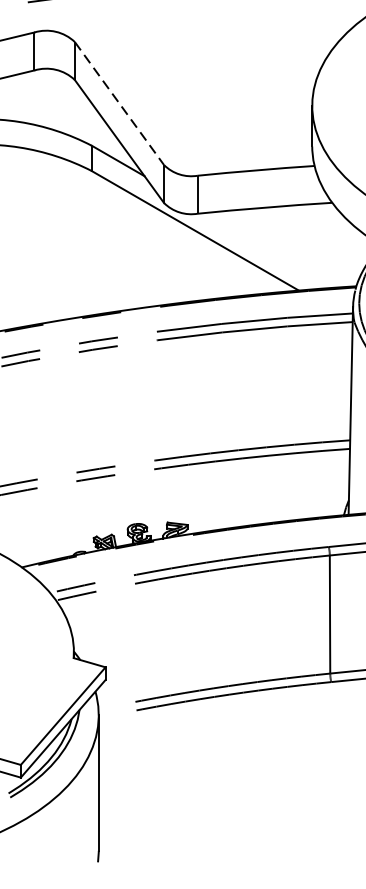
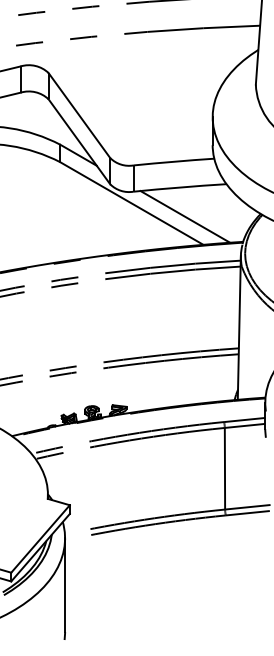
line: (119, 103) -> (79, 115), dashed -> solid
line: (272, 249) -> (185, 216), added

